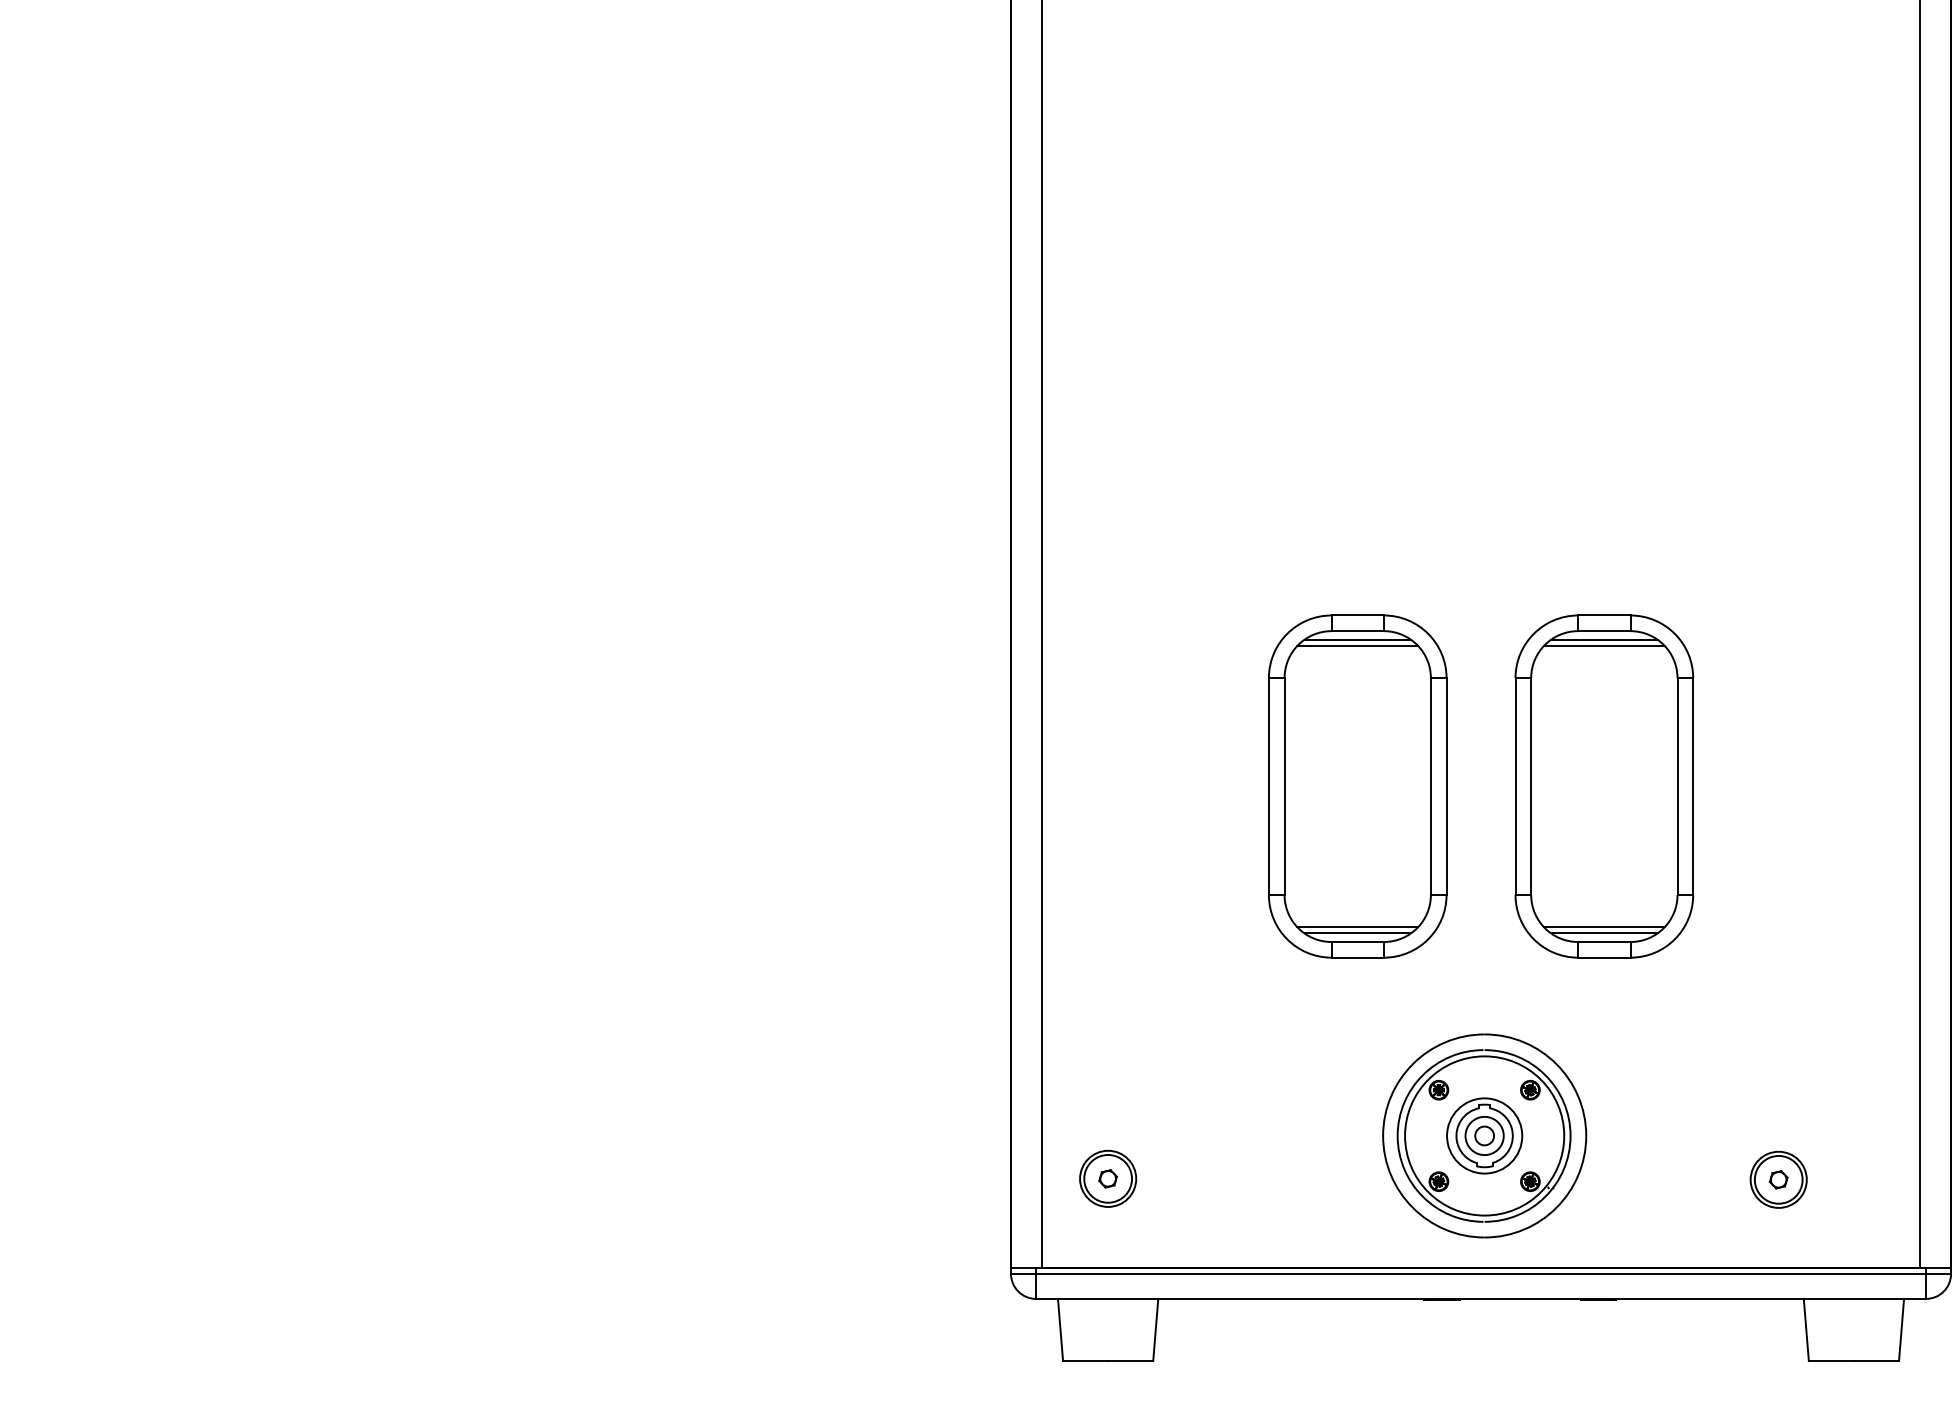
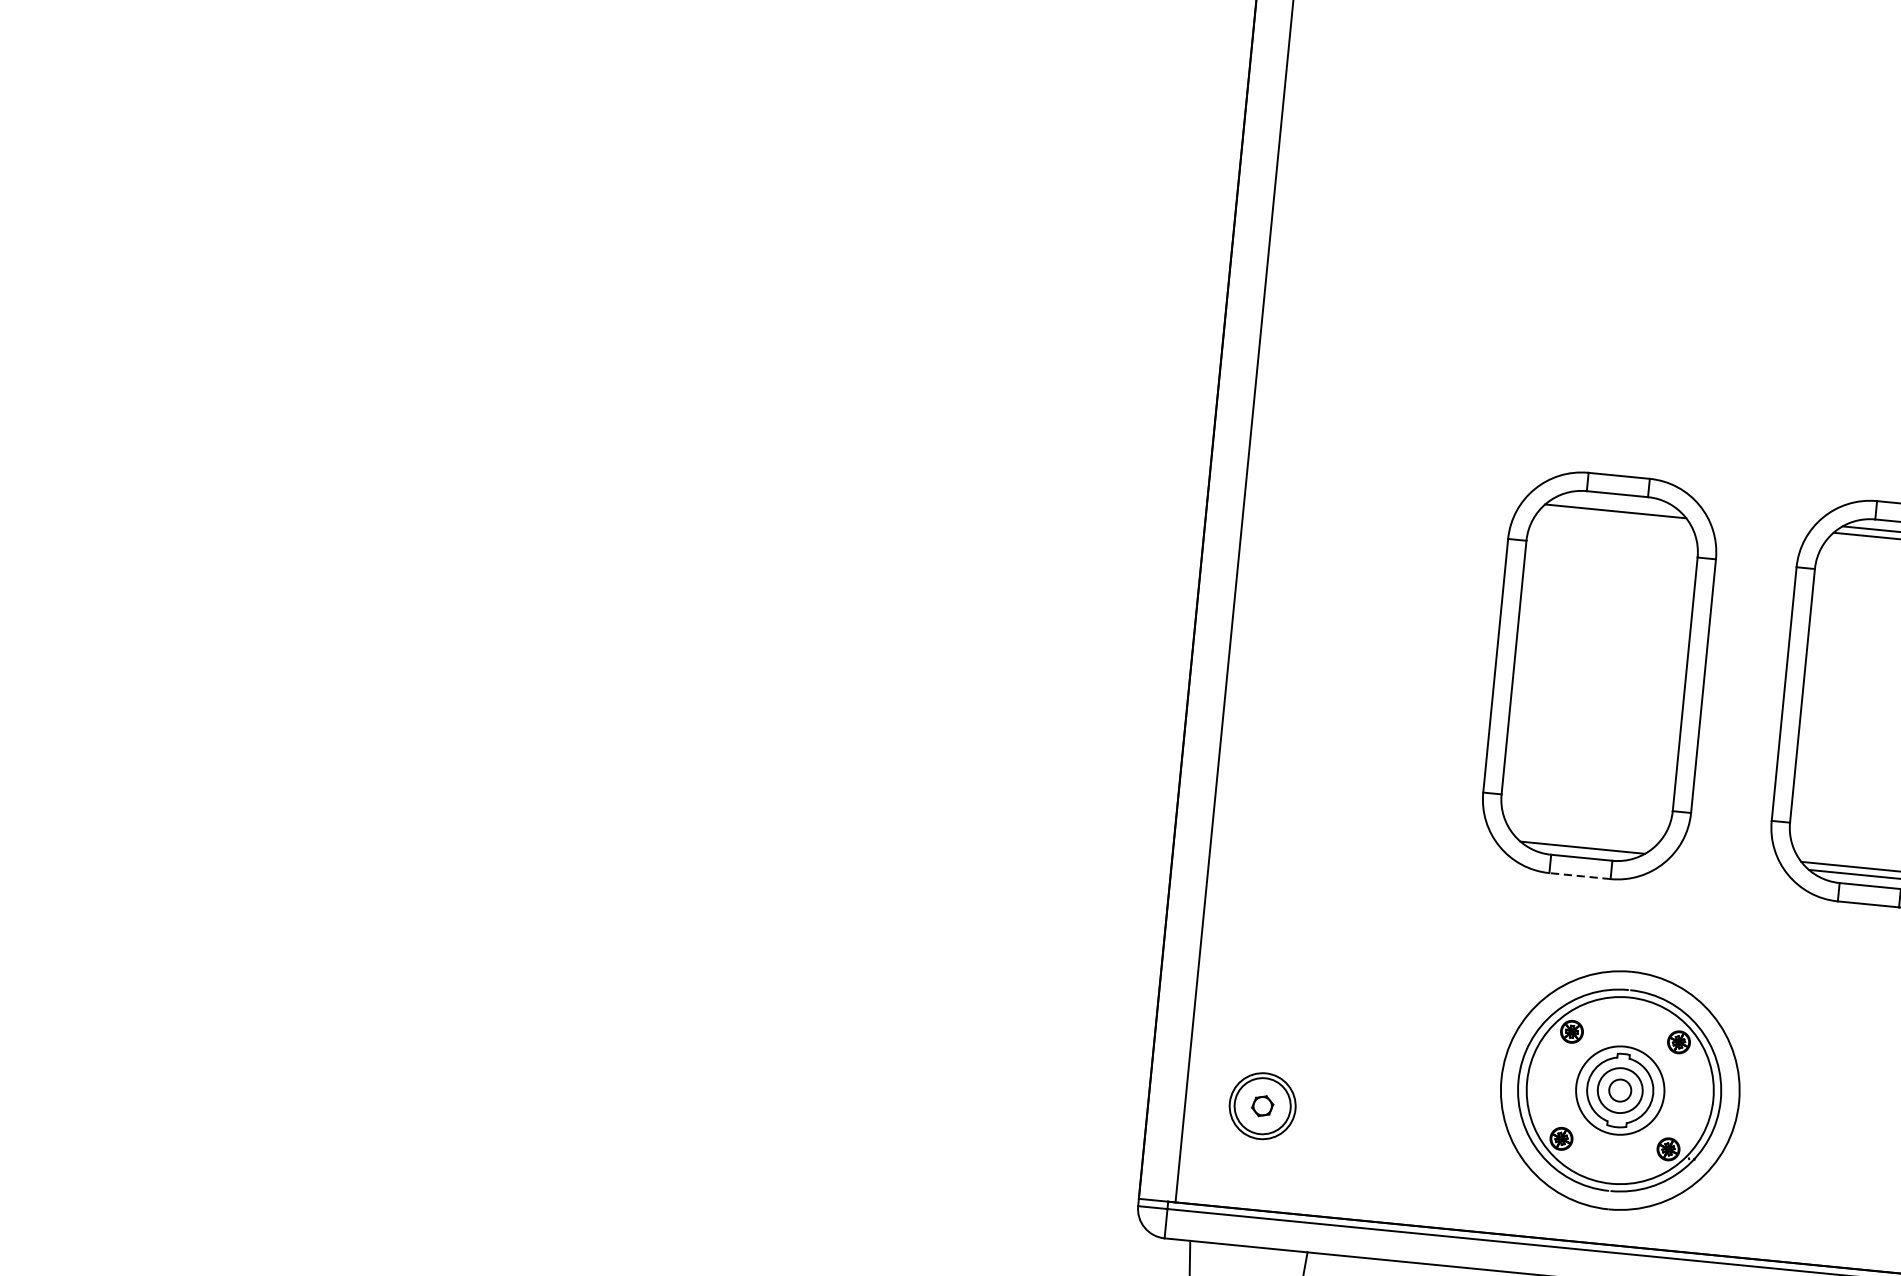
line: (1357, 639) -> (1616, 503), removed
line: (1357, 927) -> (1583, 840), removed
line: (1357, 957) -> (1579, 875), solid -> dashed
part: (1484, 1135) -> (1620, 1090), moved

